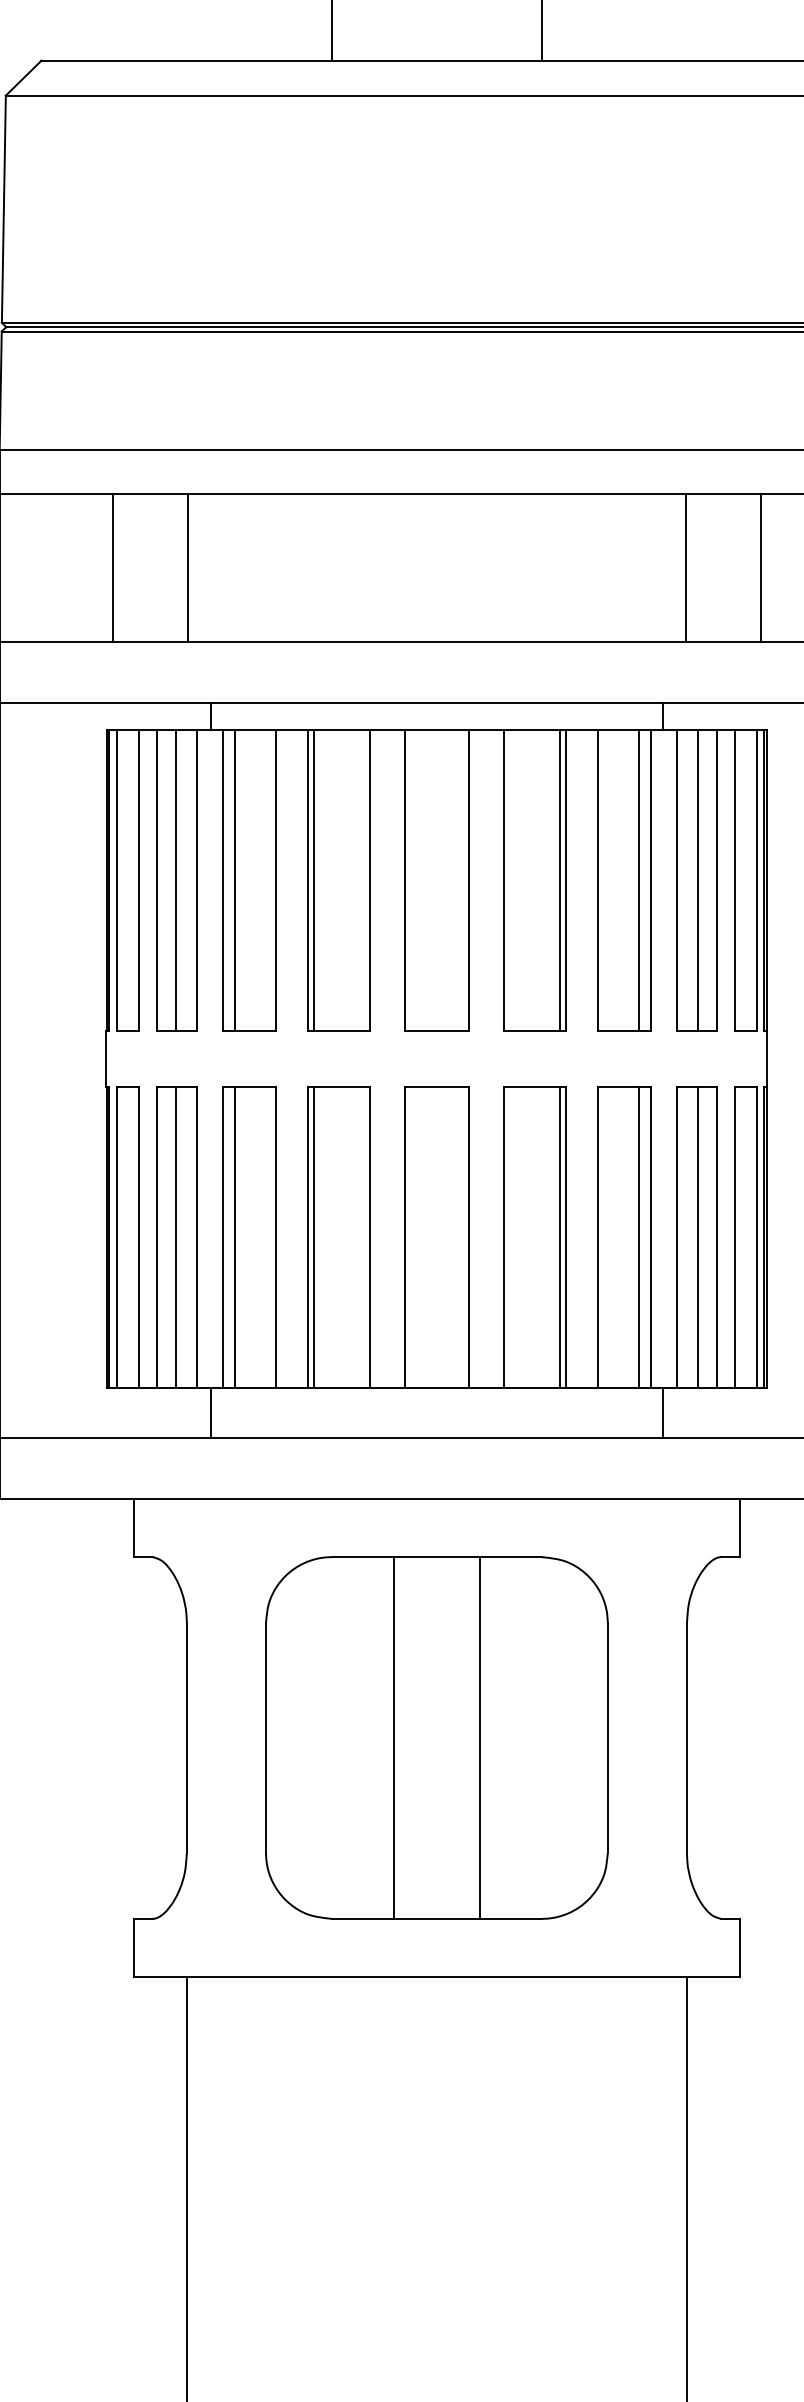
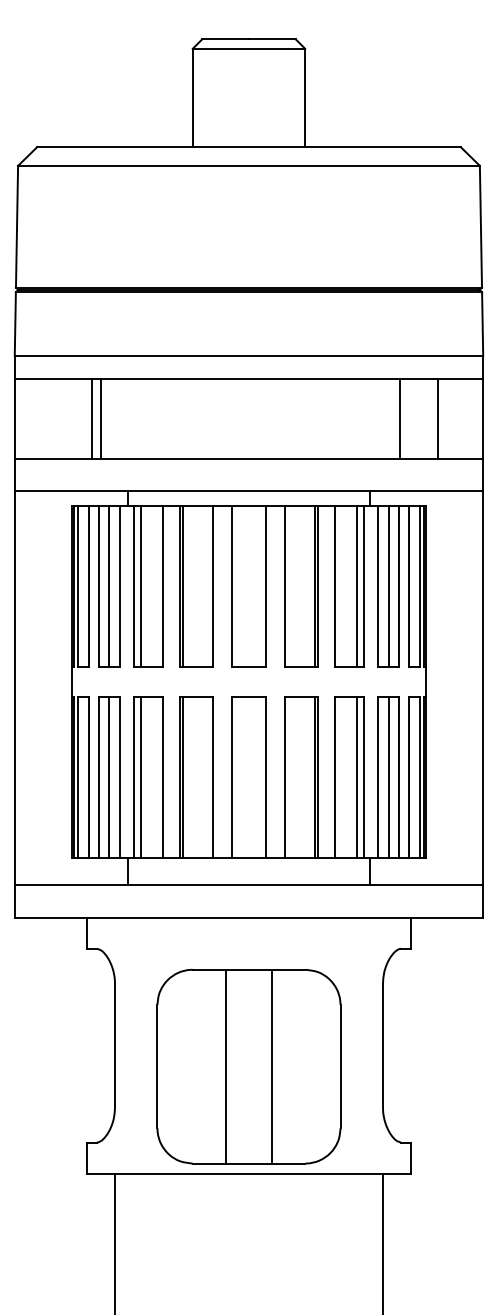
line: (113, 567) -> (101, 418), moved
line: (187, 567) -> (91, 418), moved
line: (686, 567) -> (400, 418), moved
line: (760, 567) -> (437, 418), moved
part: (435, 1737) -> (248, 1066), moved

